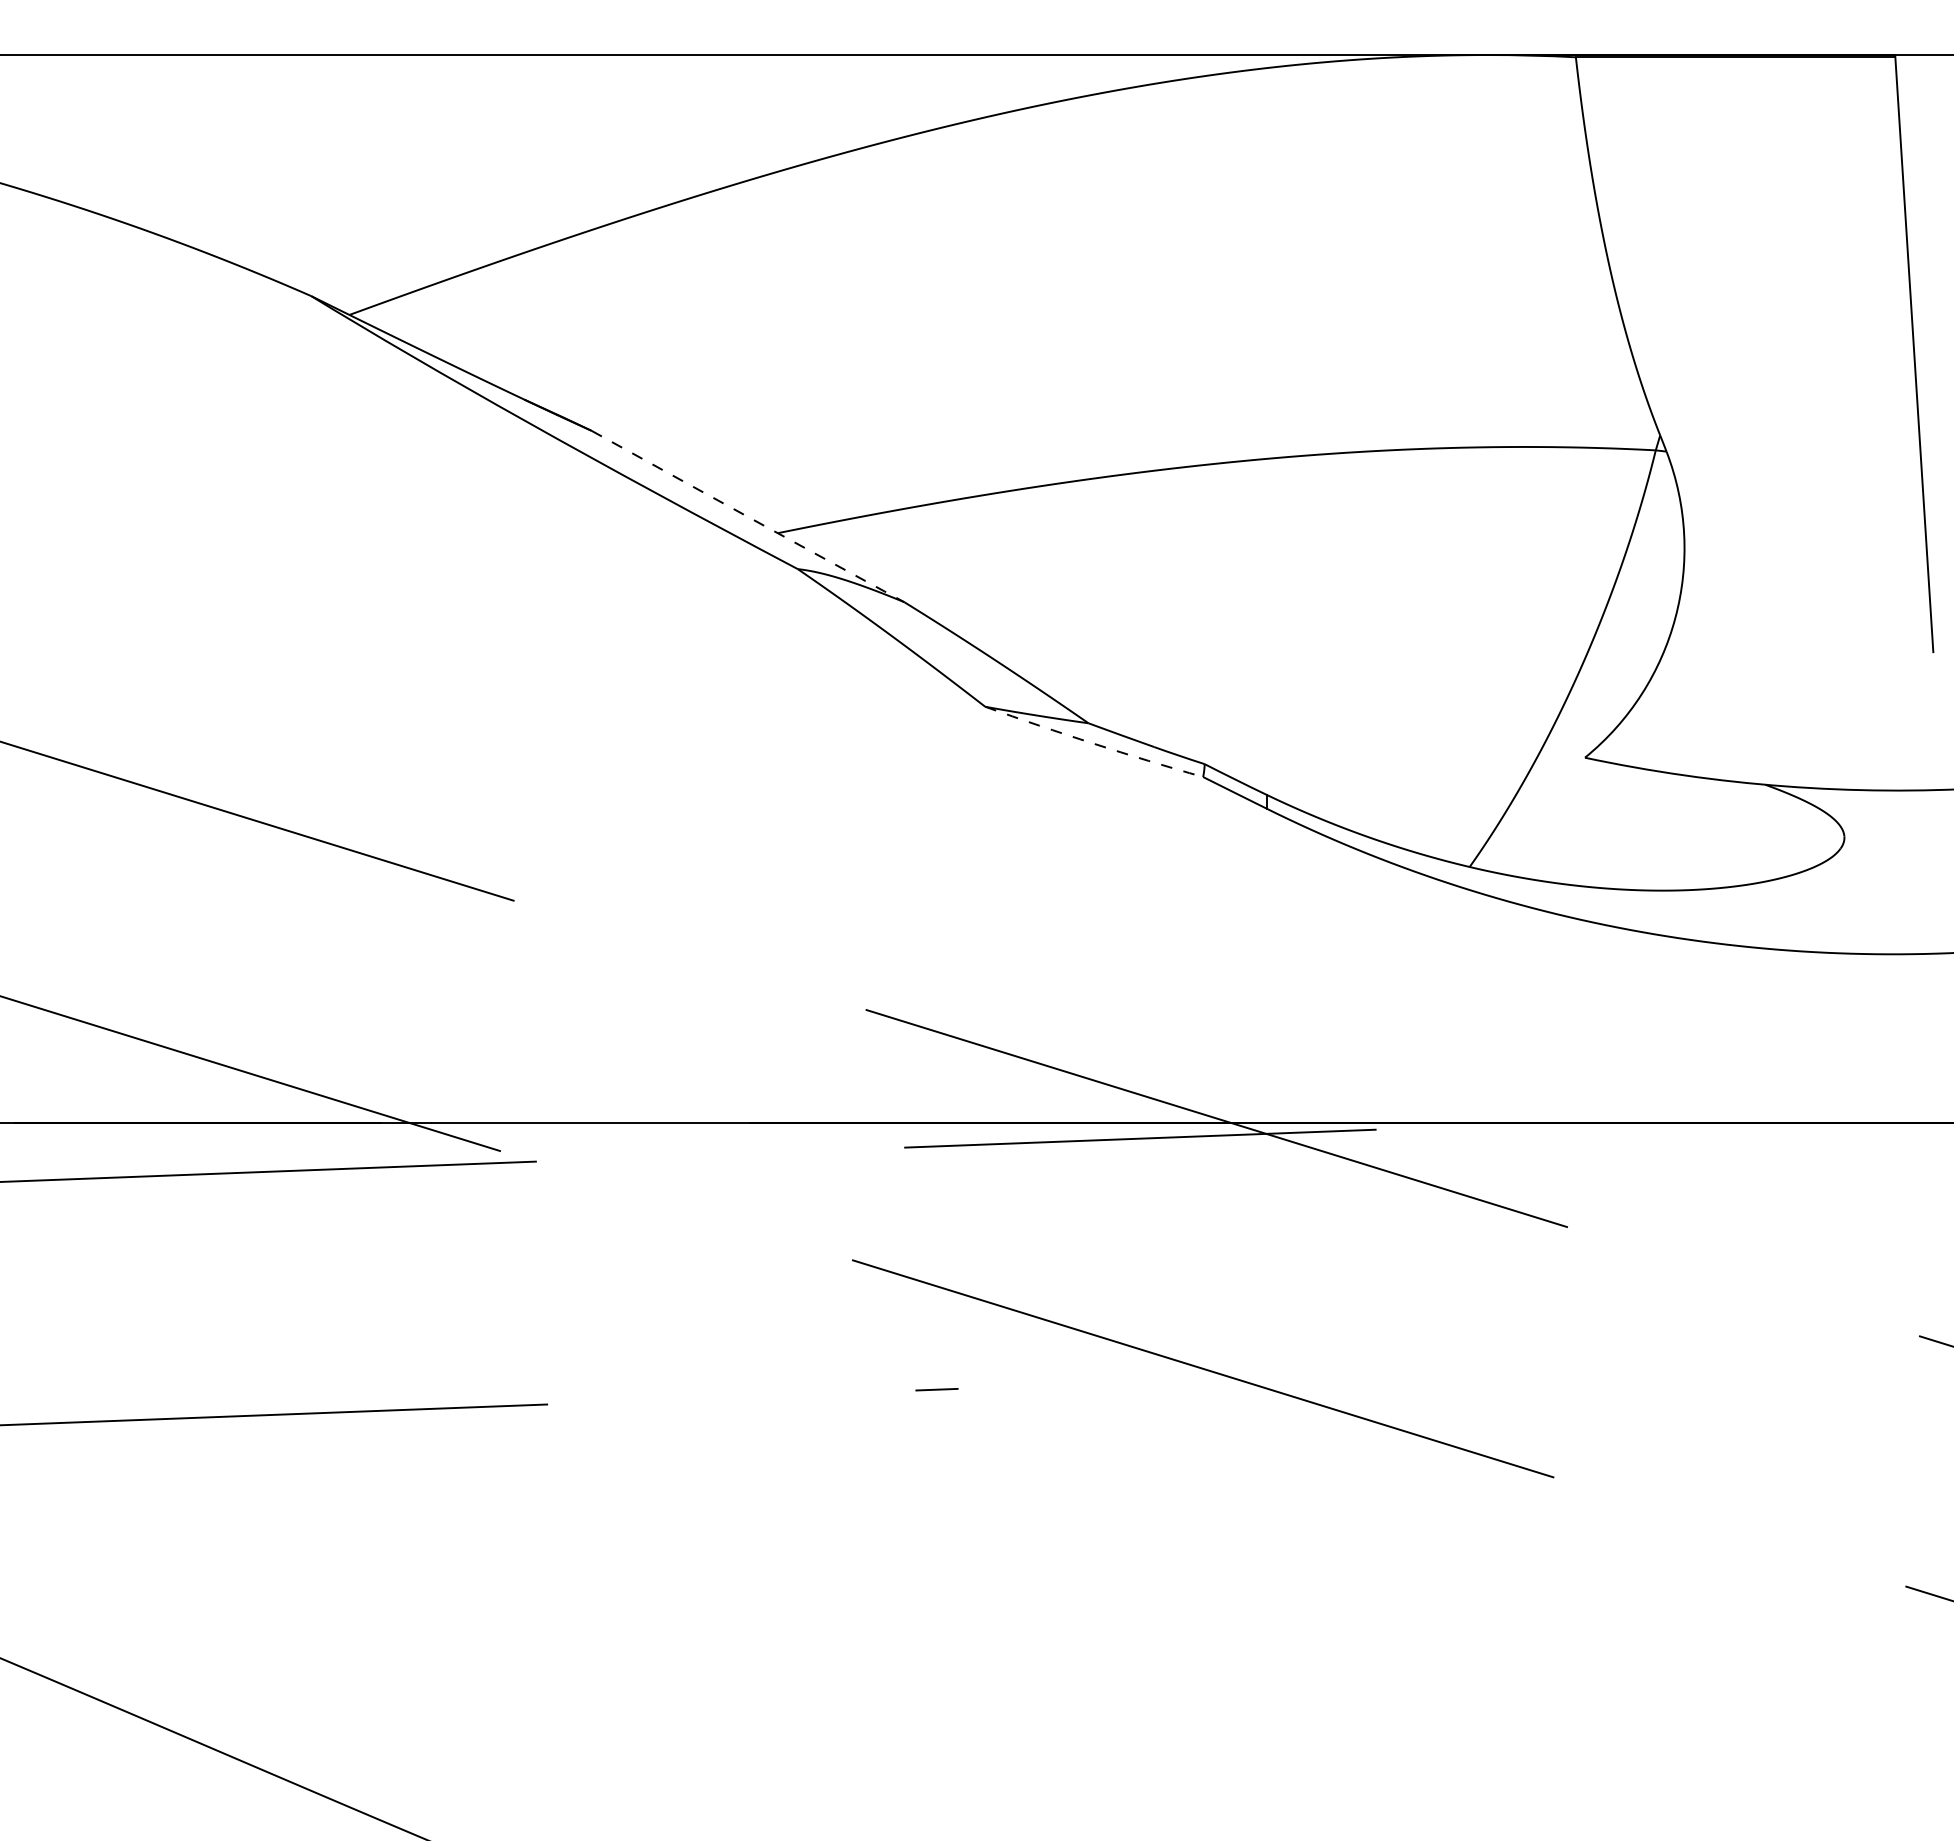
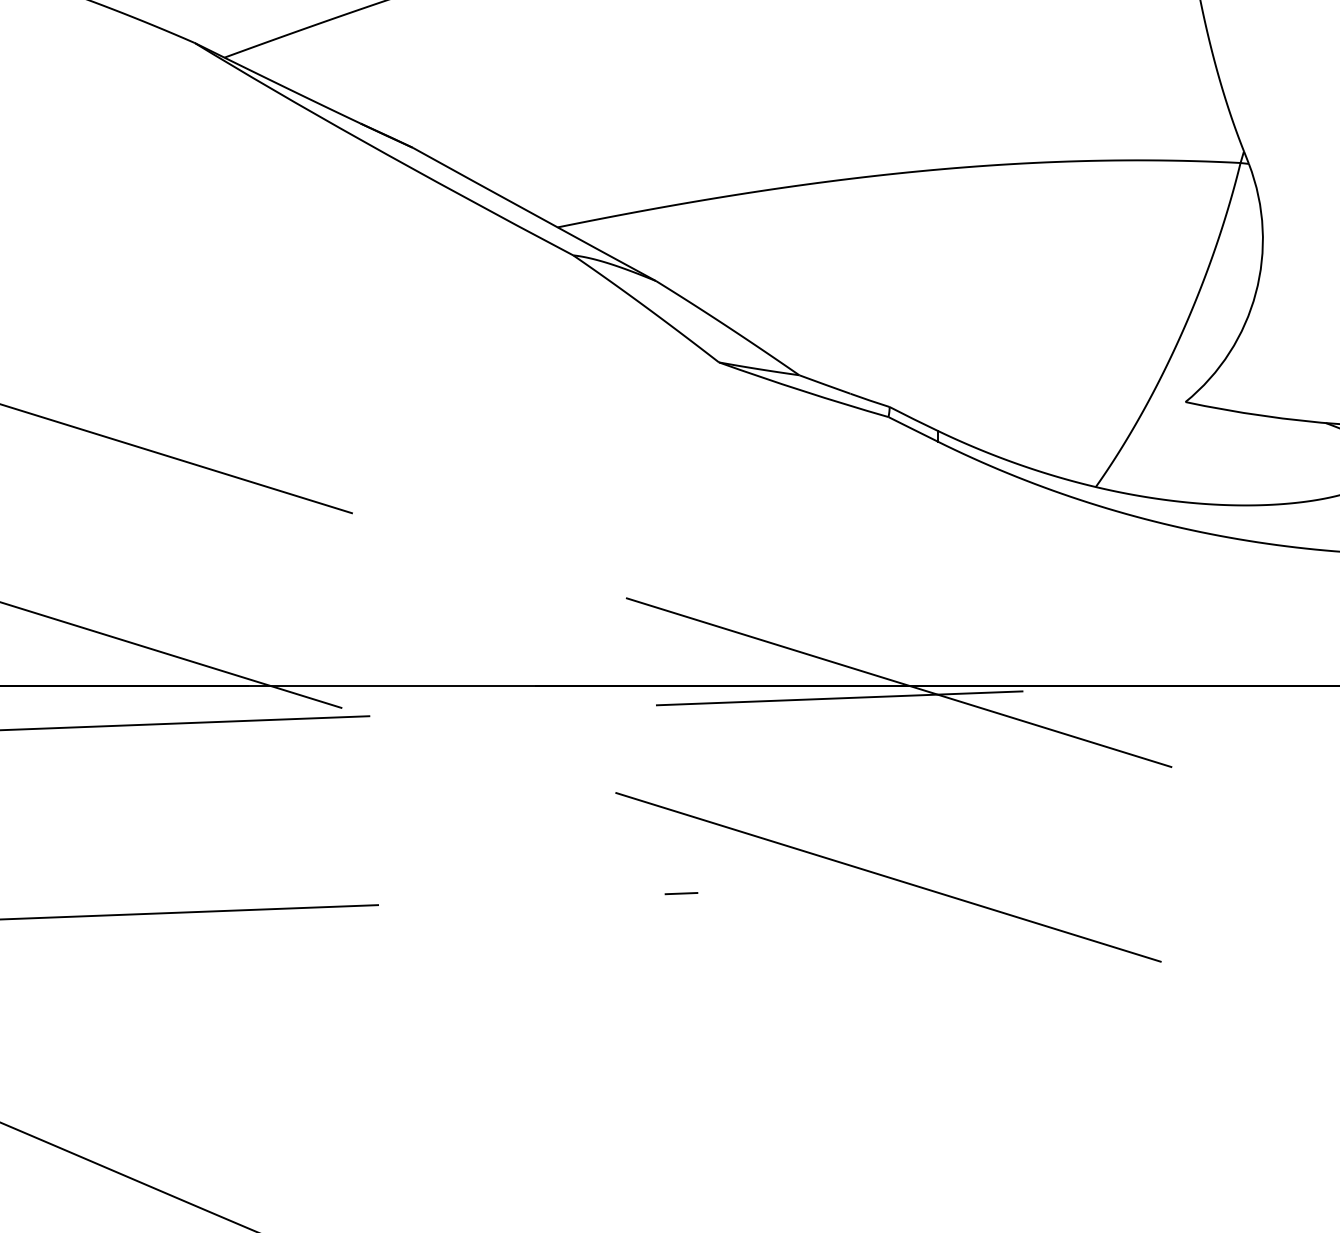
arc: (747, 516) -> (534, 214), dashed -> solid
arc: (1093, 743) -> (803, 390), dashed -> solid

